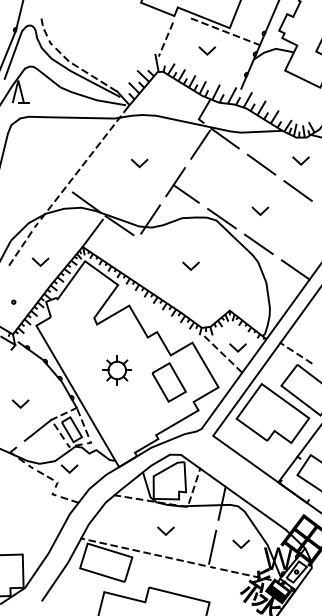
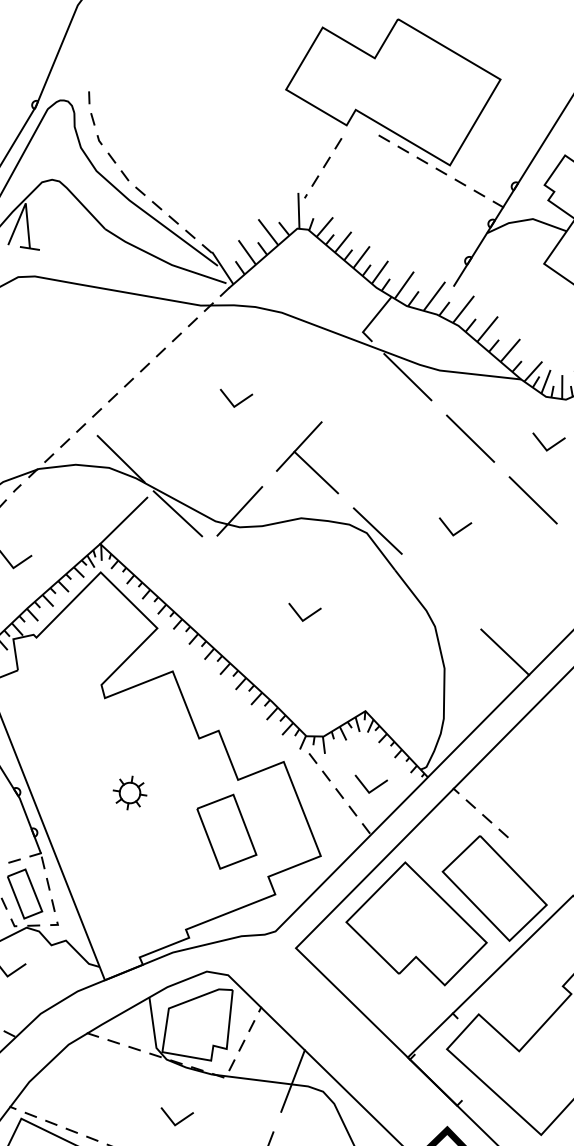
line: (205, 51) -> (396, 203), removed
line: (200, 144) -> (358, 381), removed
line: (258, 243) -> (441, 589), removed
part: (116, 370) -> (128, 792), size x0.6

